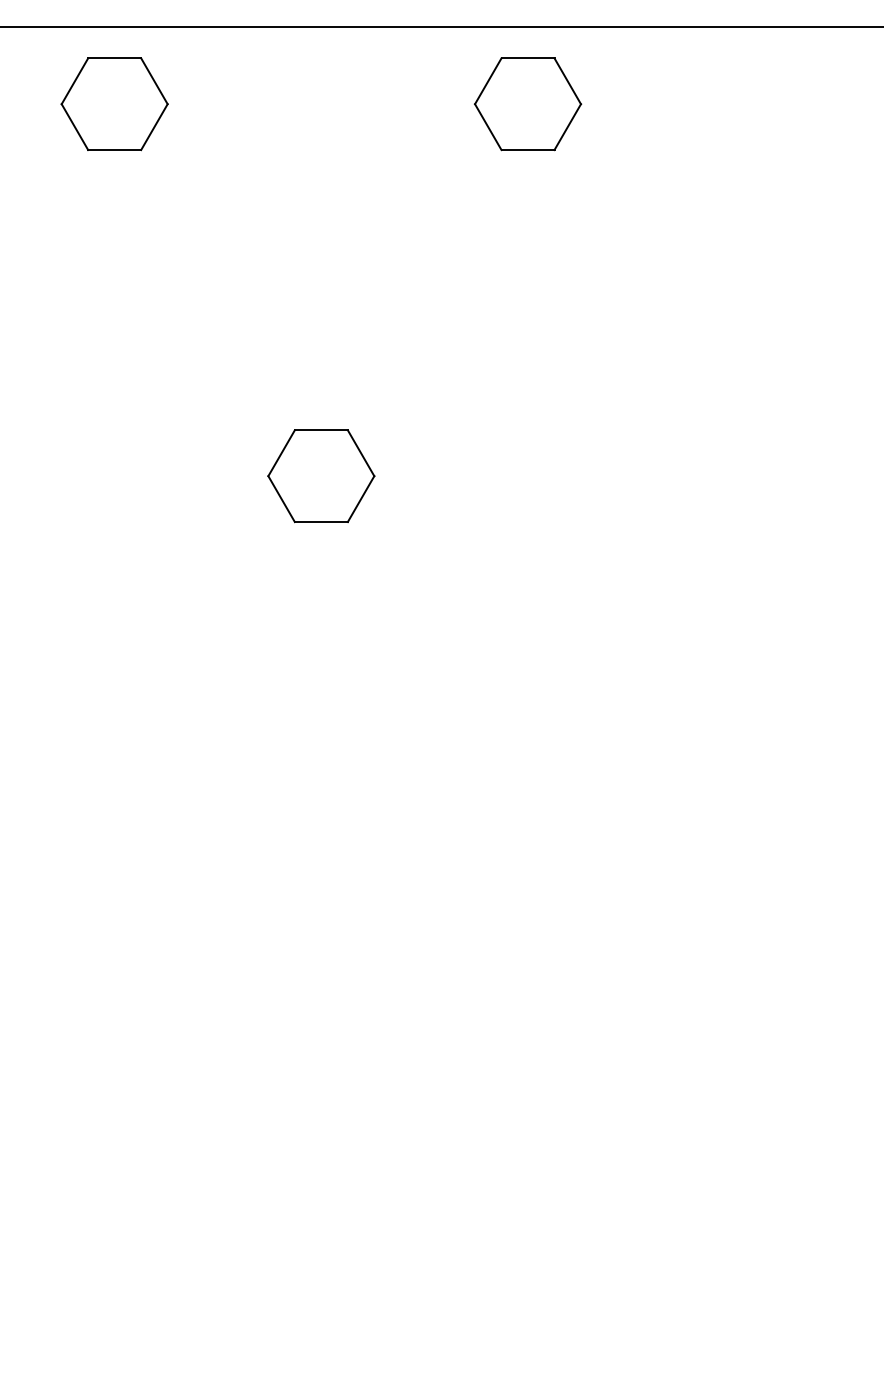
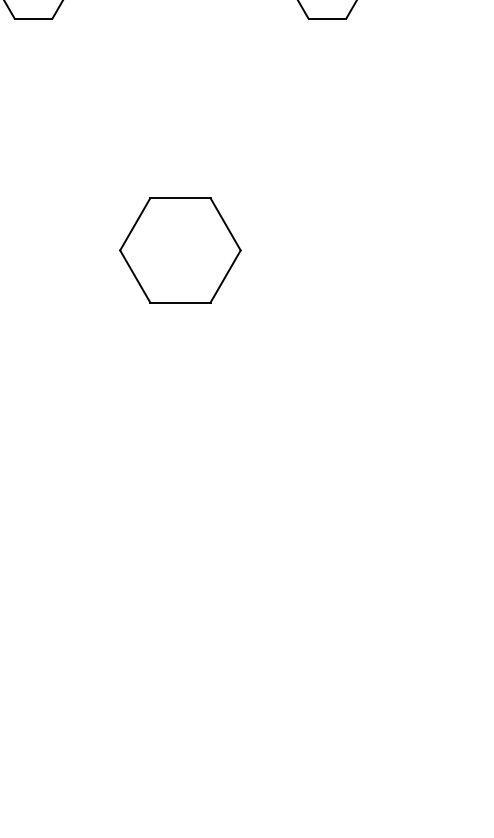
part: (321, 476) -> (180, 250), size x1.6

